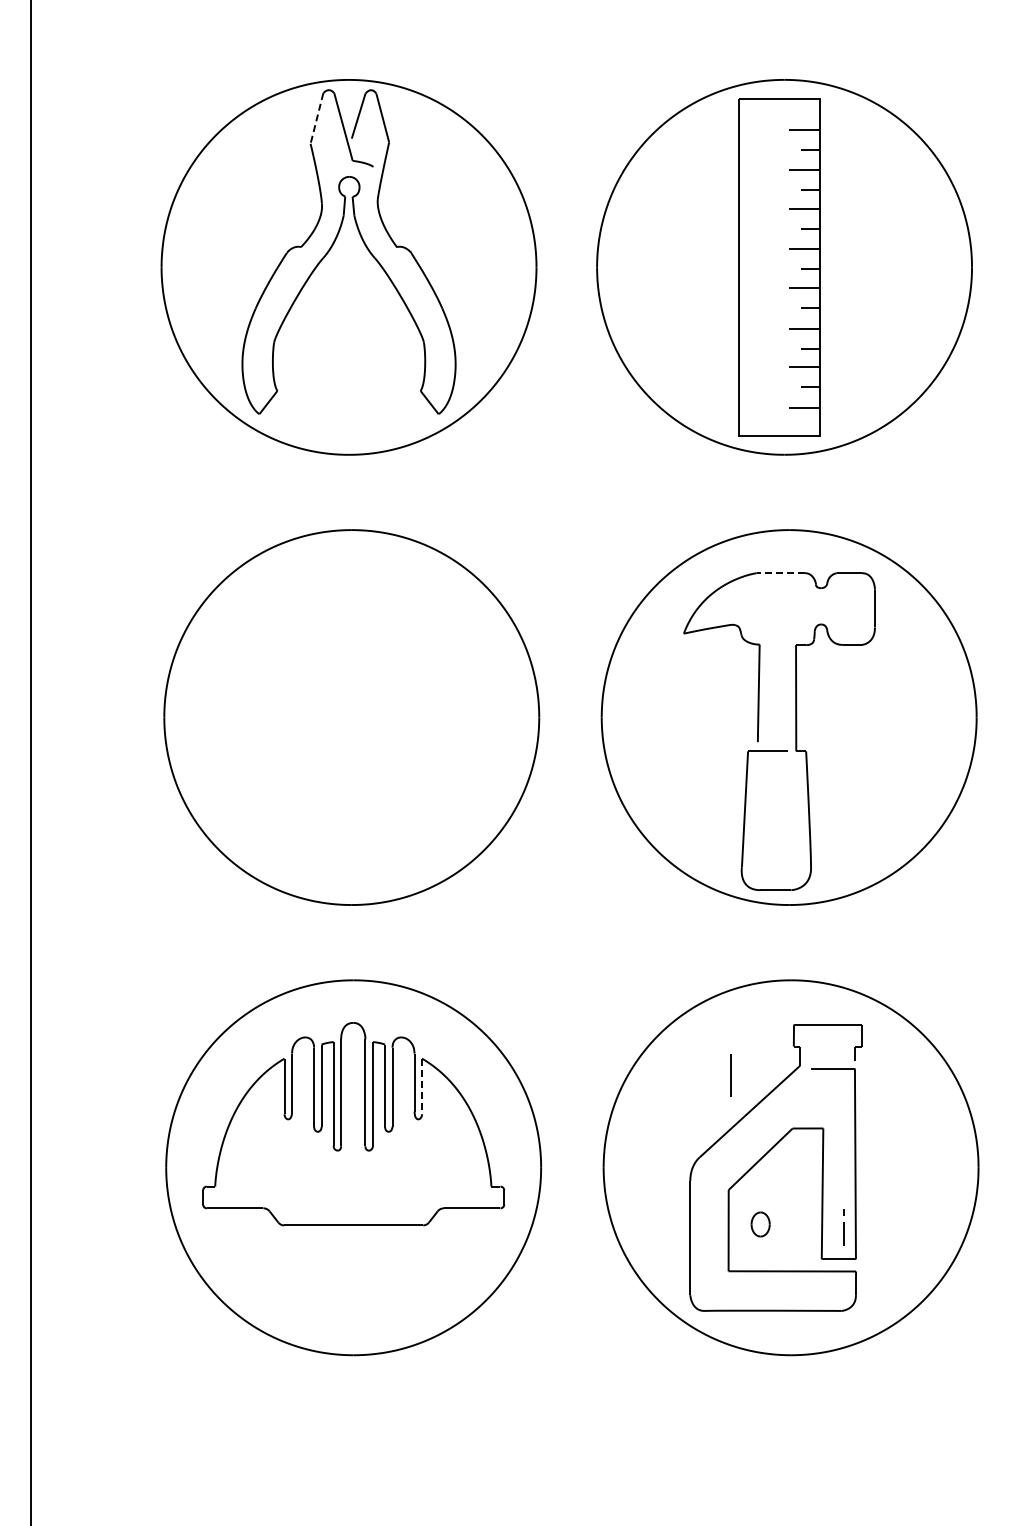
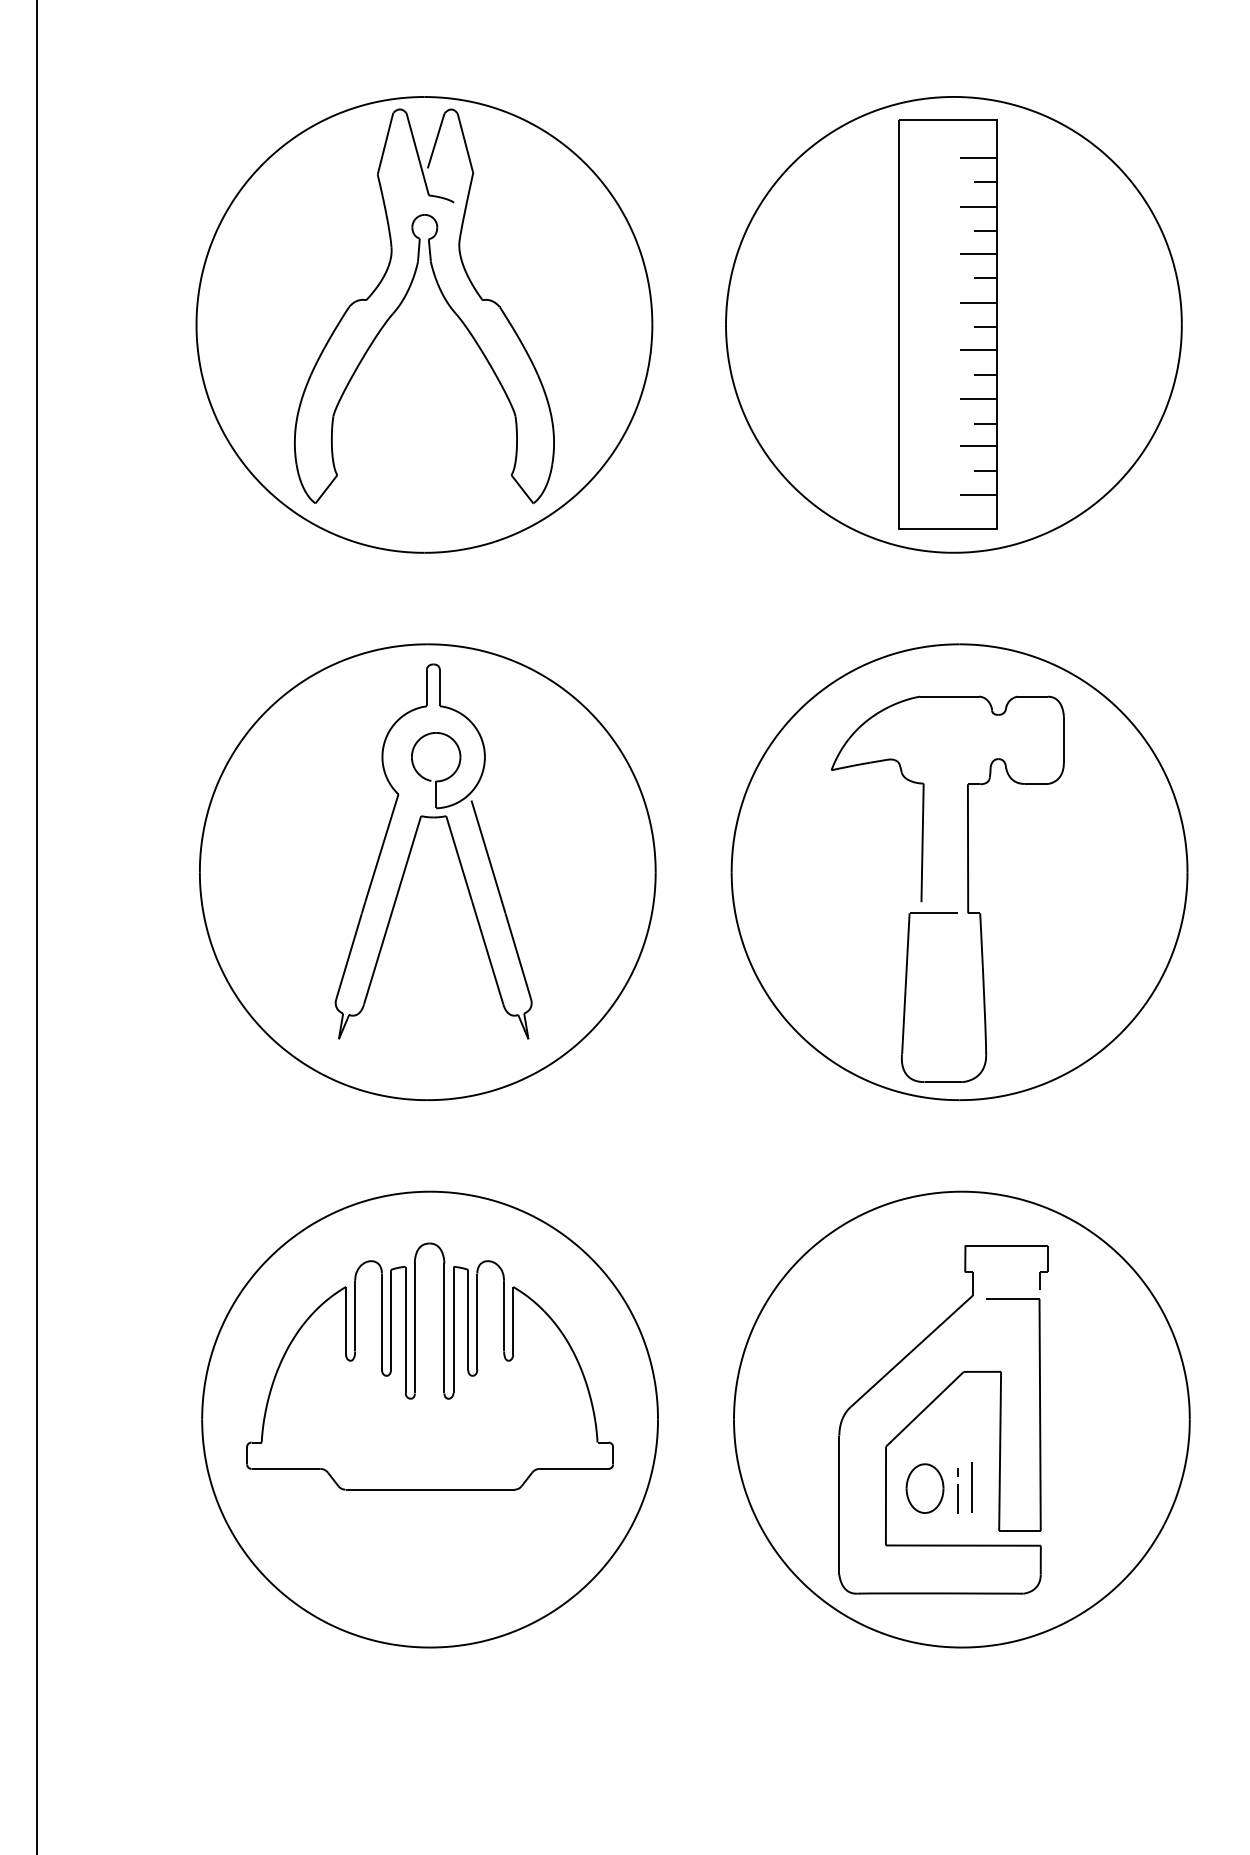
line: (316, 119) -> (384, 145), dashed -> solid
line: (780, 573) -> (949, 697), dashed -> solid
part: (340, 694) -> (414, 844), added
line: (730, 1075) -> (972, 1487), moved
line: (422, 1086) -> (513, 1320), dashed -> solid
part: (760, 1224) -> (924, 1488), size x1.67
line: (843, 1227) -> (957, 1491), moved

